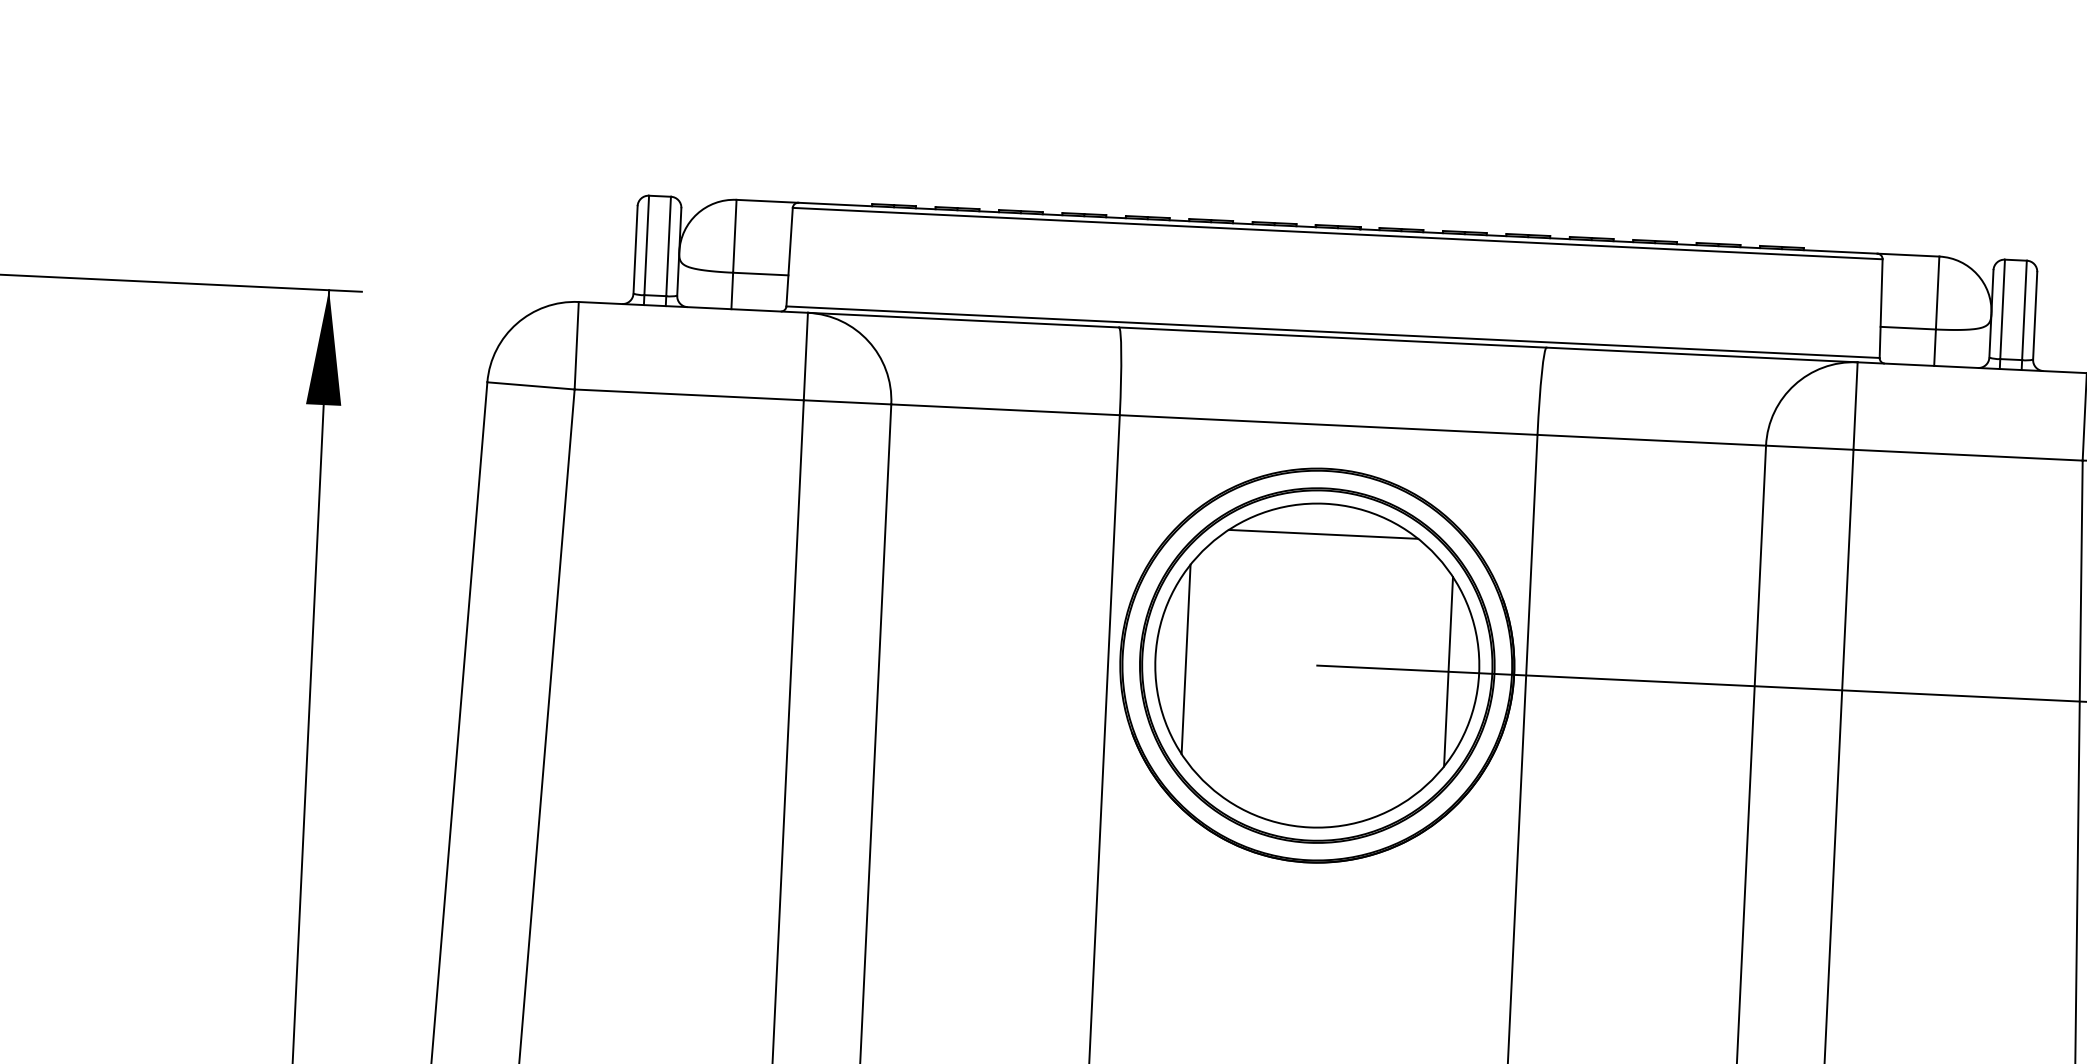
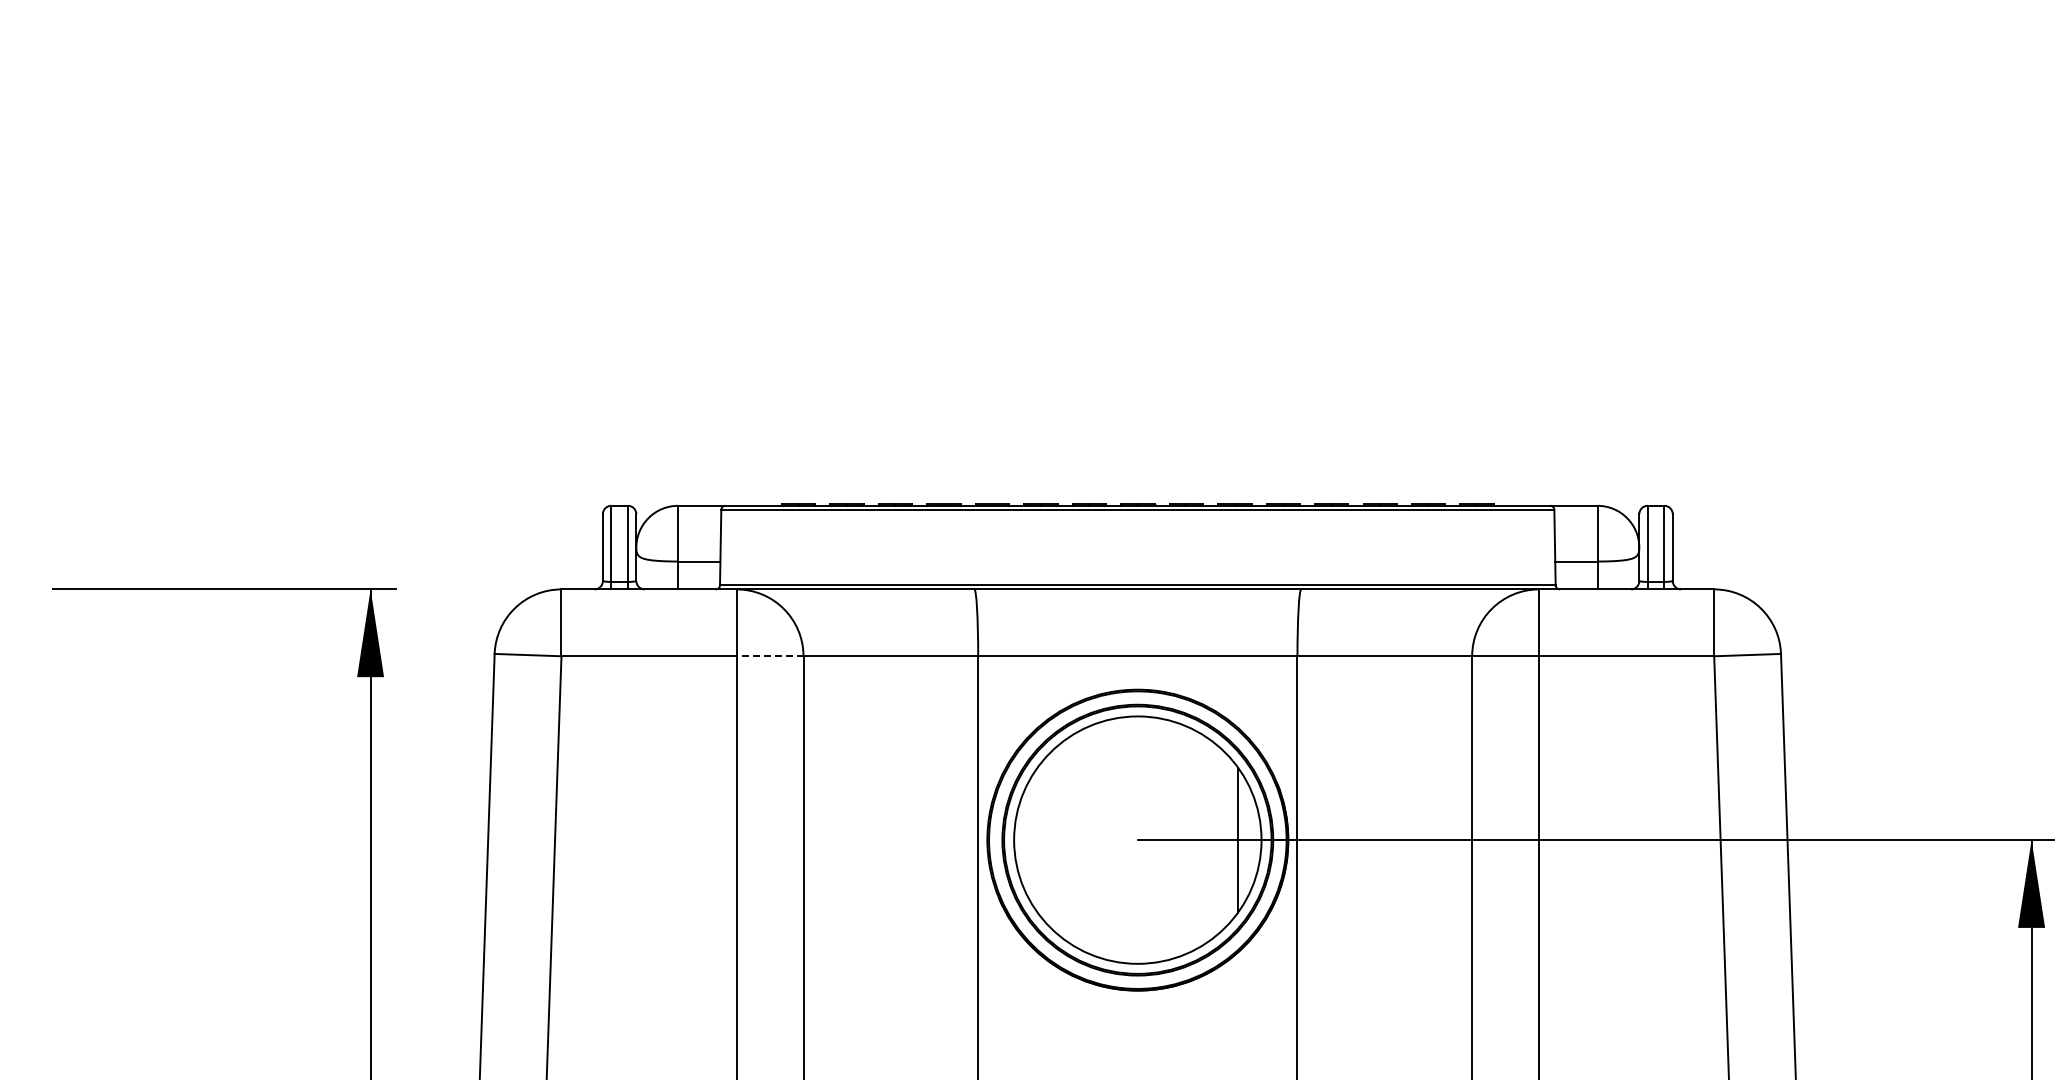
line: (846, 402) -> (769, 656), solid -> dashed
line: (1323, 533) -> (1137, 739), removed
line: (1186, 658) -> (1037, 839), removed

